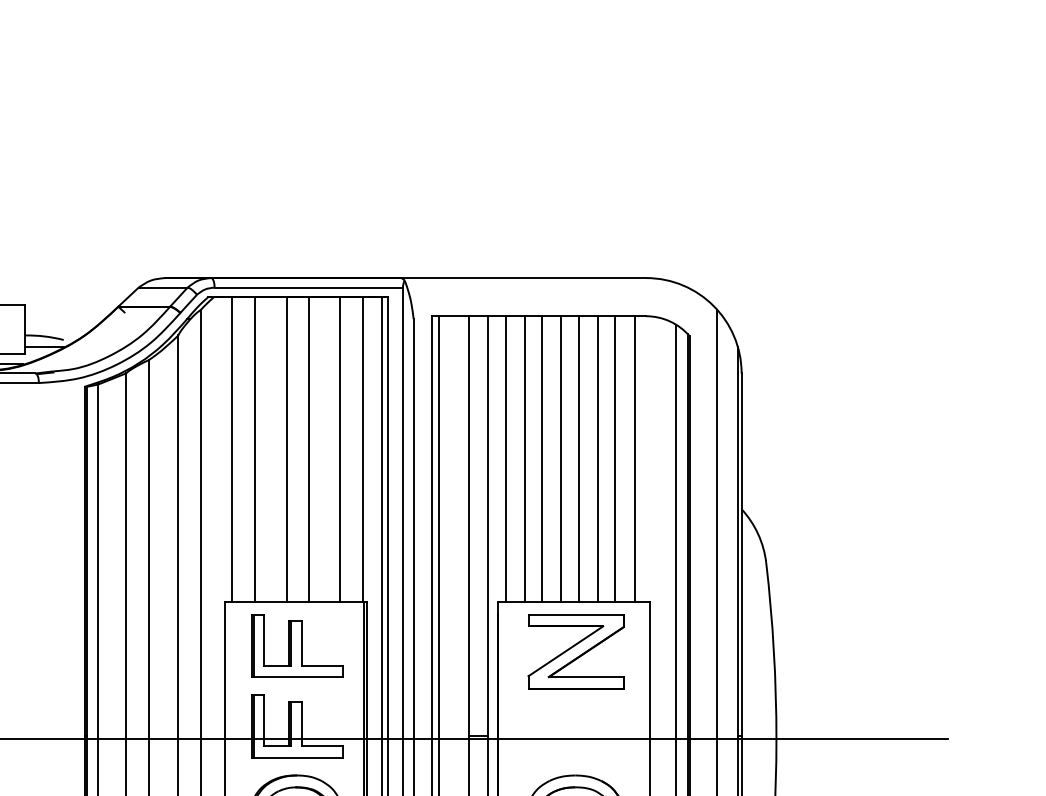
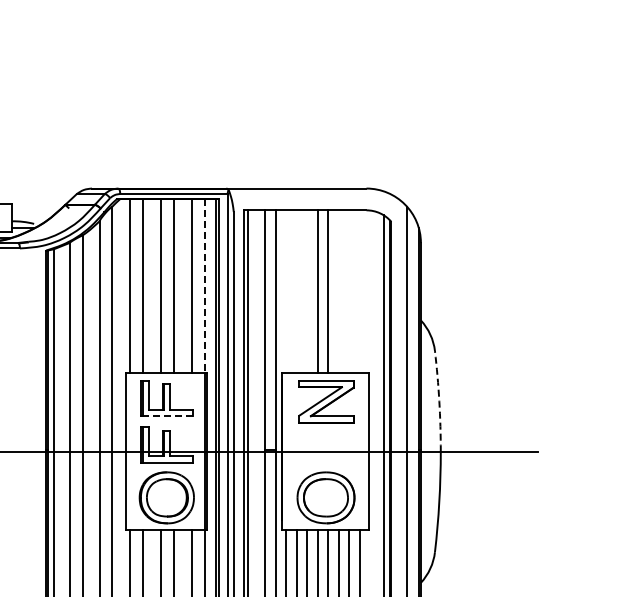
line: (362, 449) -> (204, 286), solid -> dashed
line: (506, 458) -> (286, 291), removed
line: (525, 458) -> (297, 291), removed
line: (542, 458) -> (307, 291), removed
line: (597, 458) -> (338, 291), removed
line: (614, 458) -> (348, 291), removed
line: (633, 458) -> (359, 291), removed
arc: (774, 651) -> (439, 401), solid -> dashed
line: (297, 677) -> (167, 416), solid -> dashed

